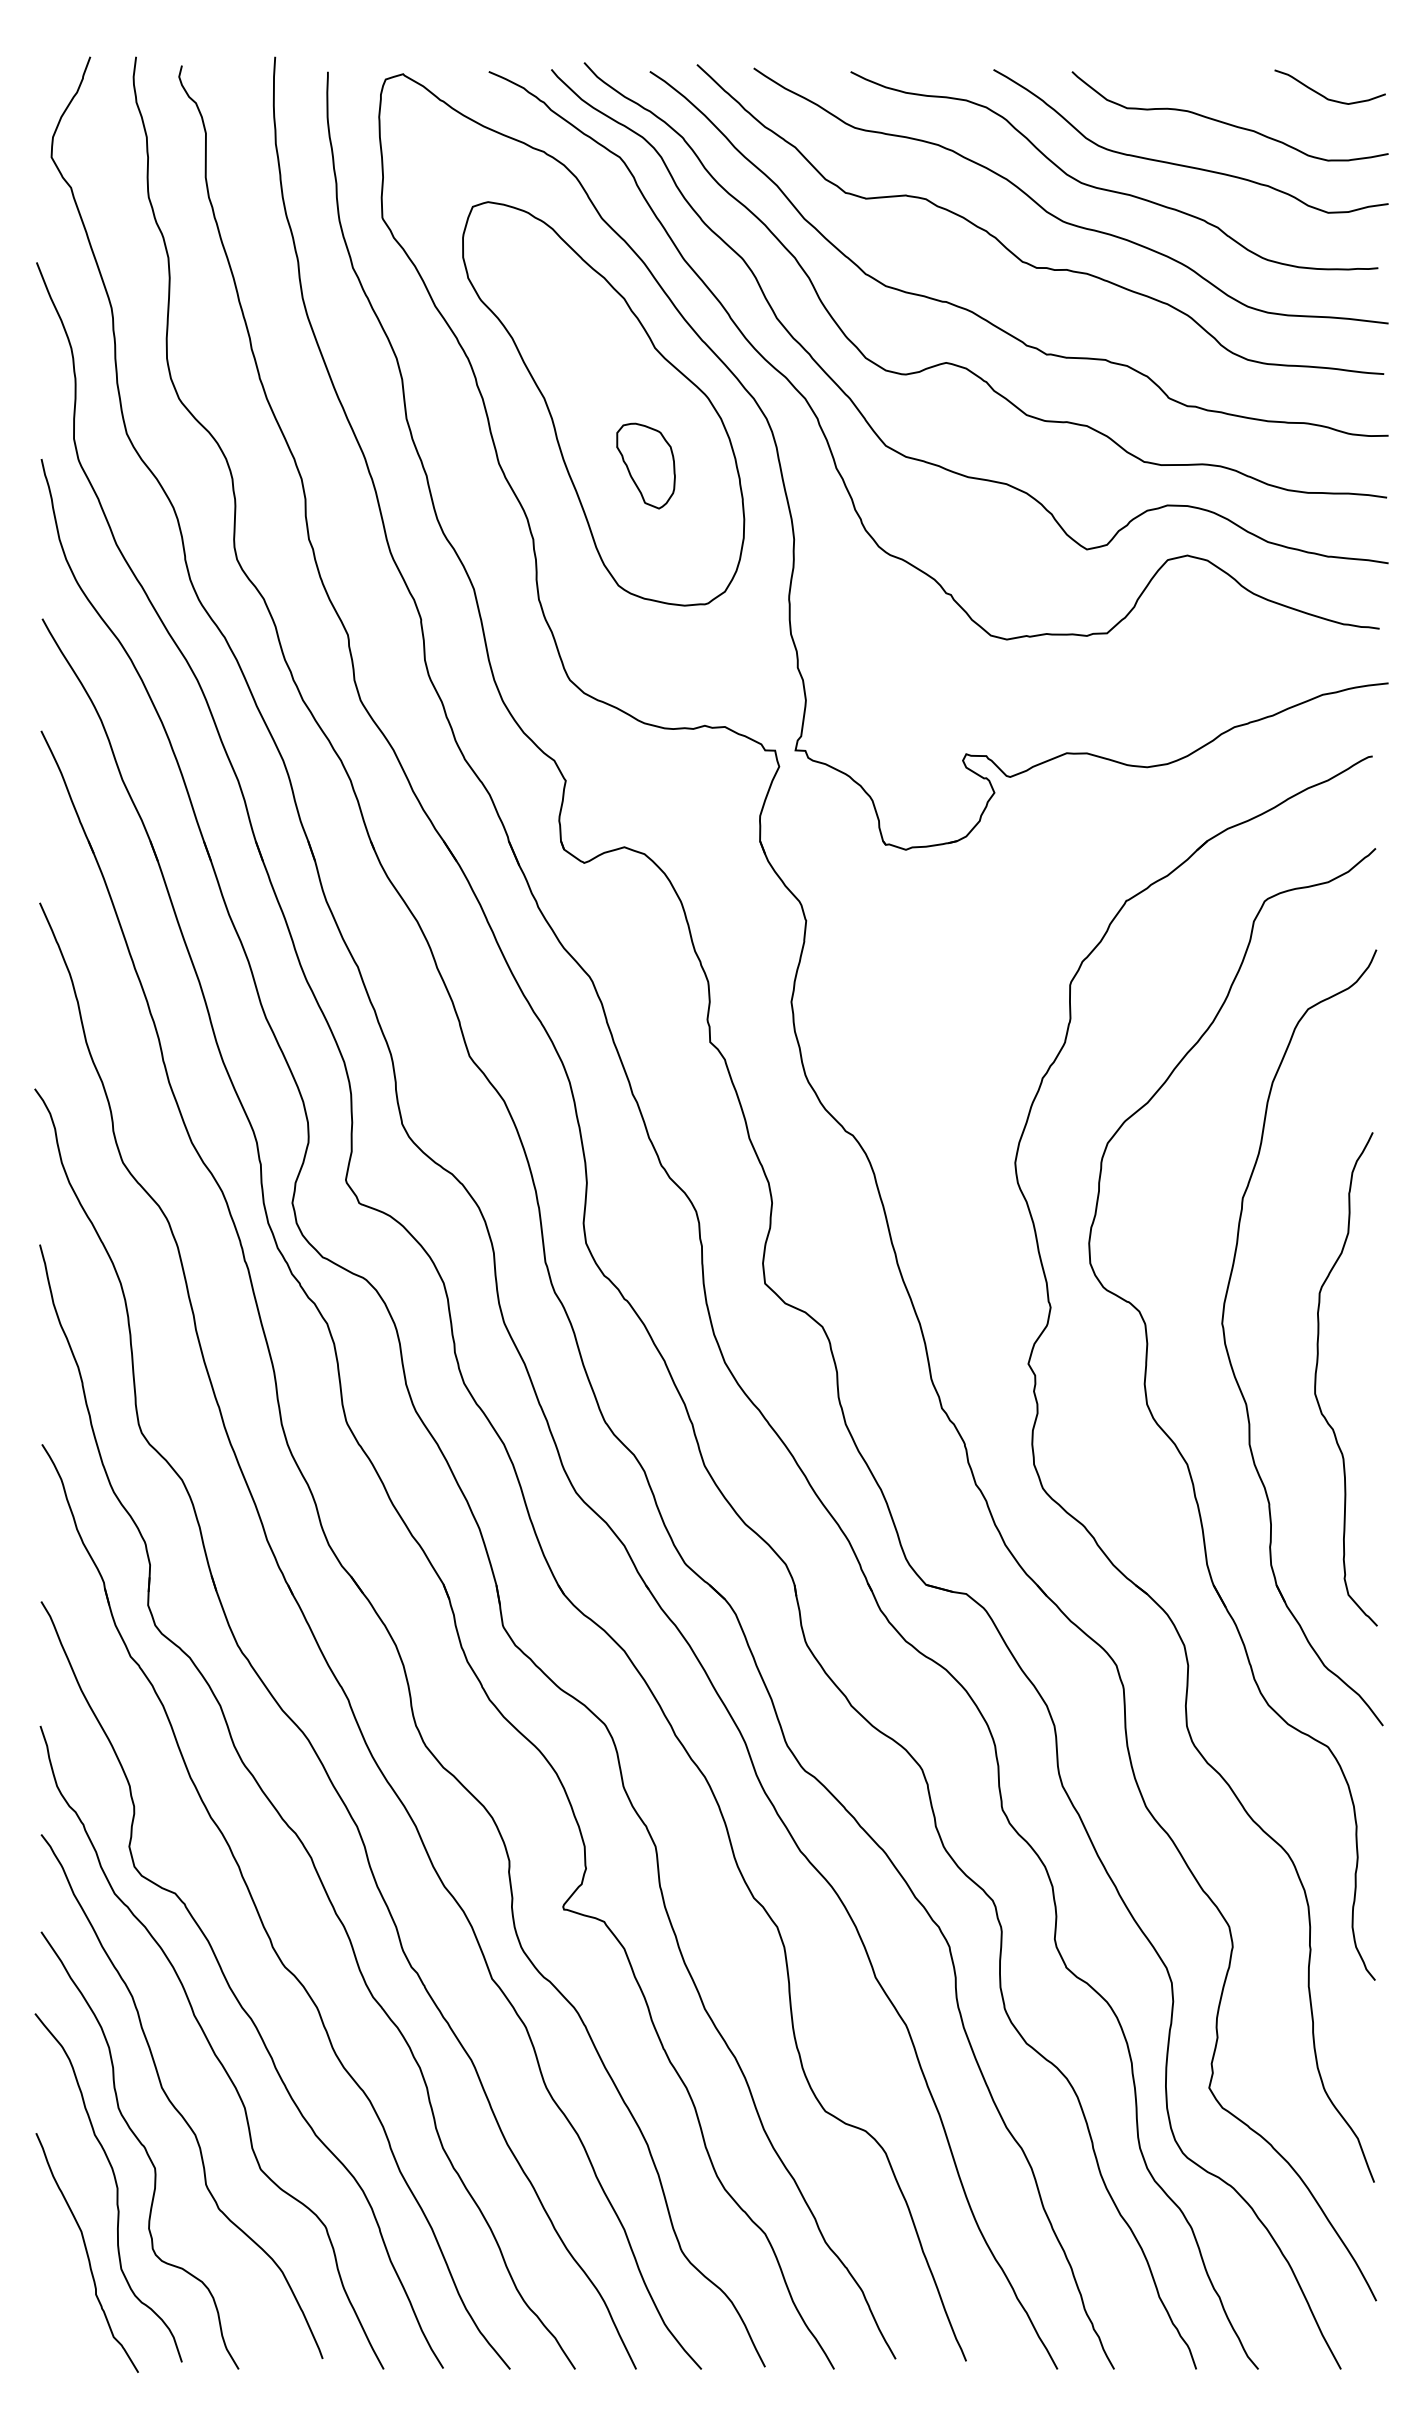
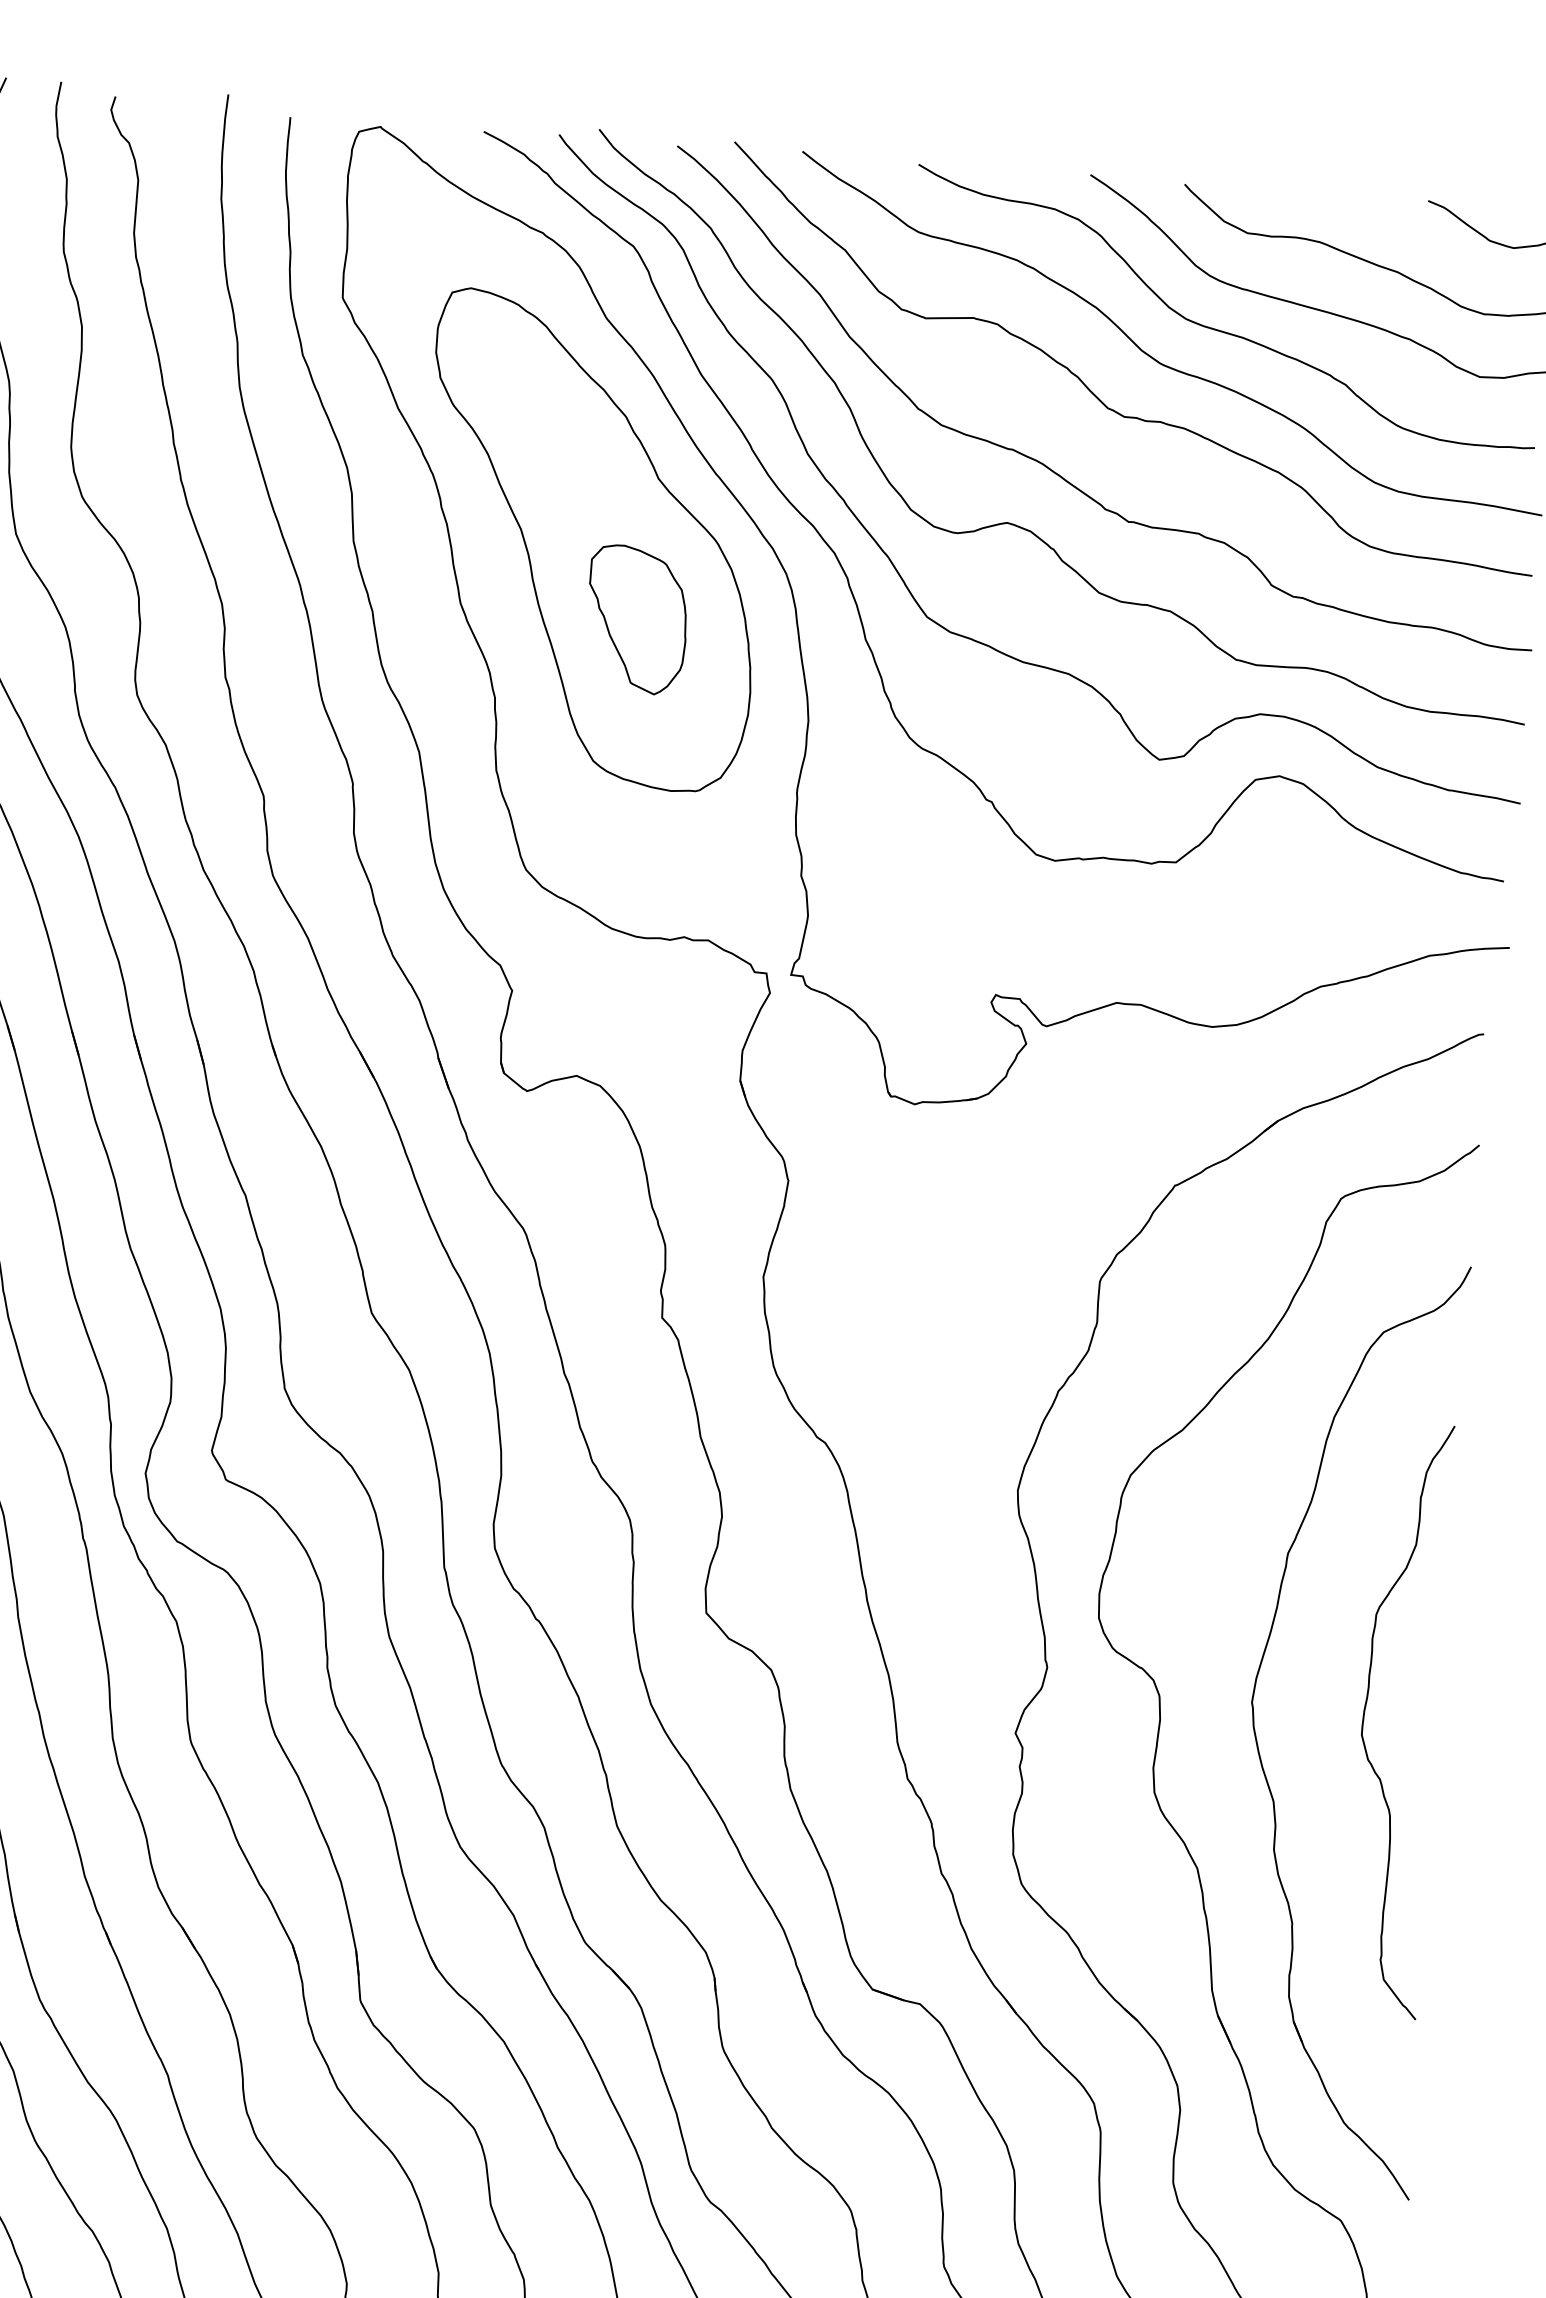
part: (645, 465) -> (636, 619), size x1.43
curve: (1316, 1379) -> (1364, 1717), moved

